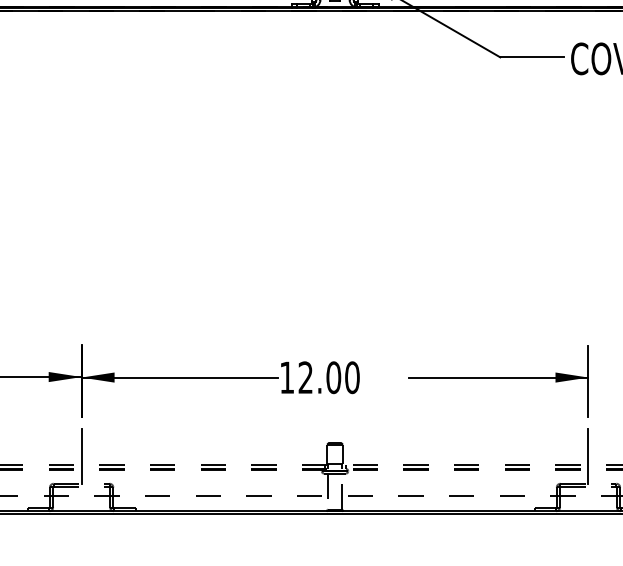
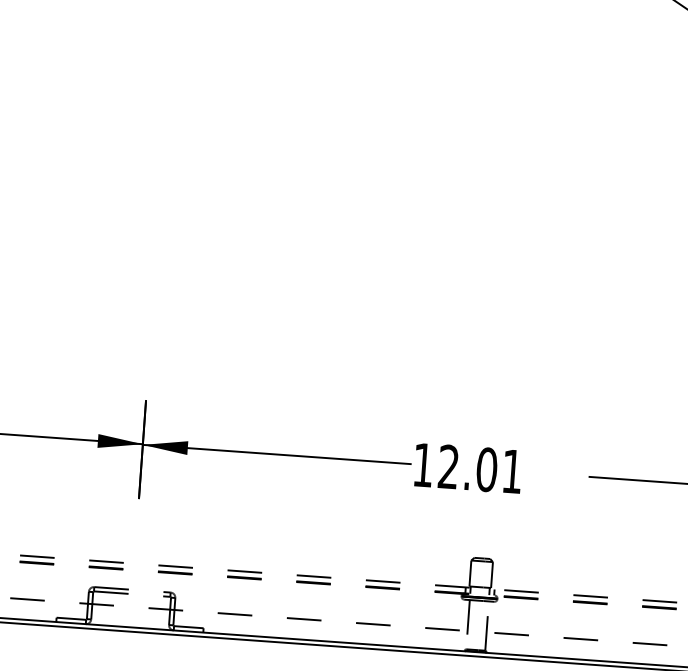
text: (352, 377) -> (512, 471), 12.00 -> 12.01
line: (81, 456) -> (134, 552), removed

